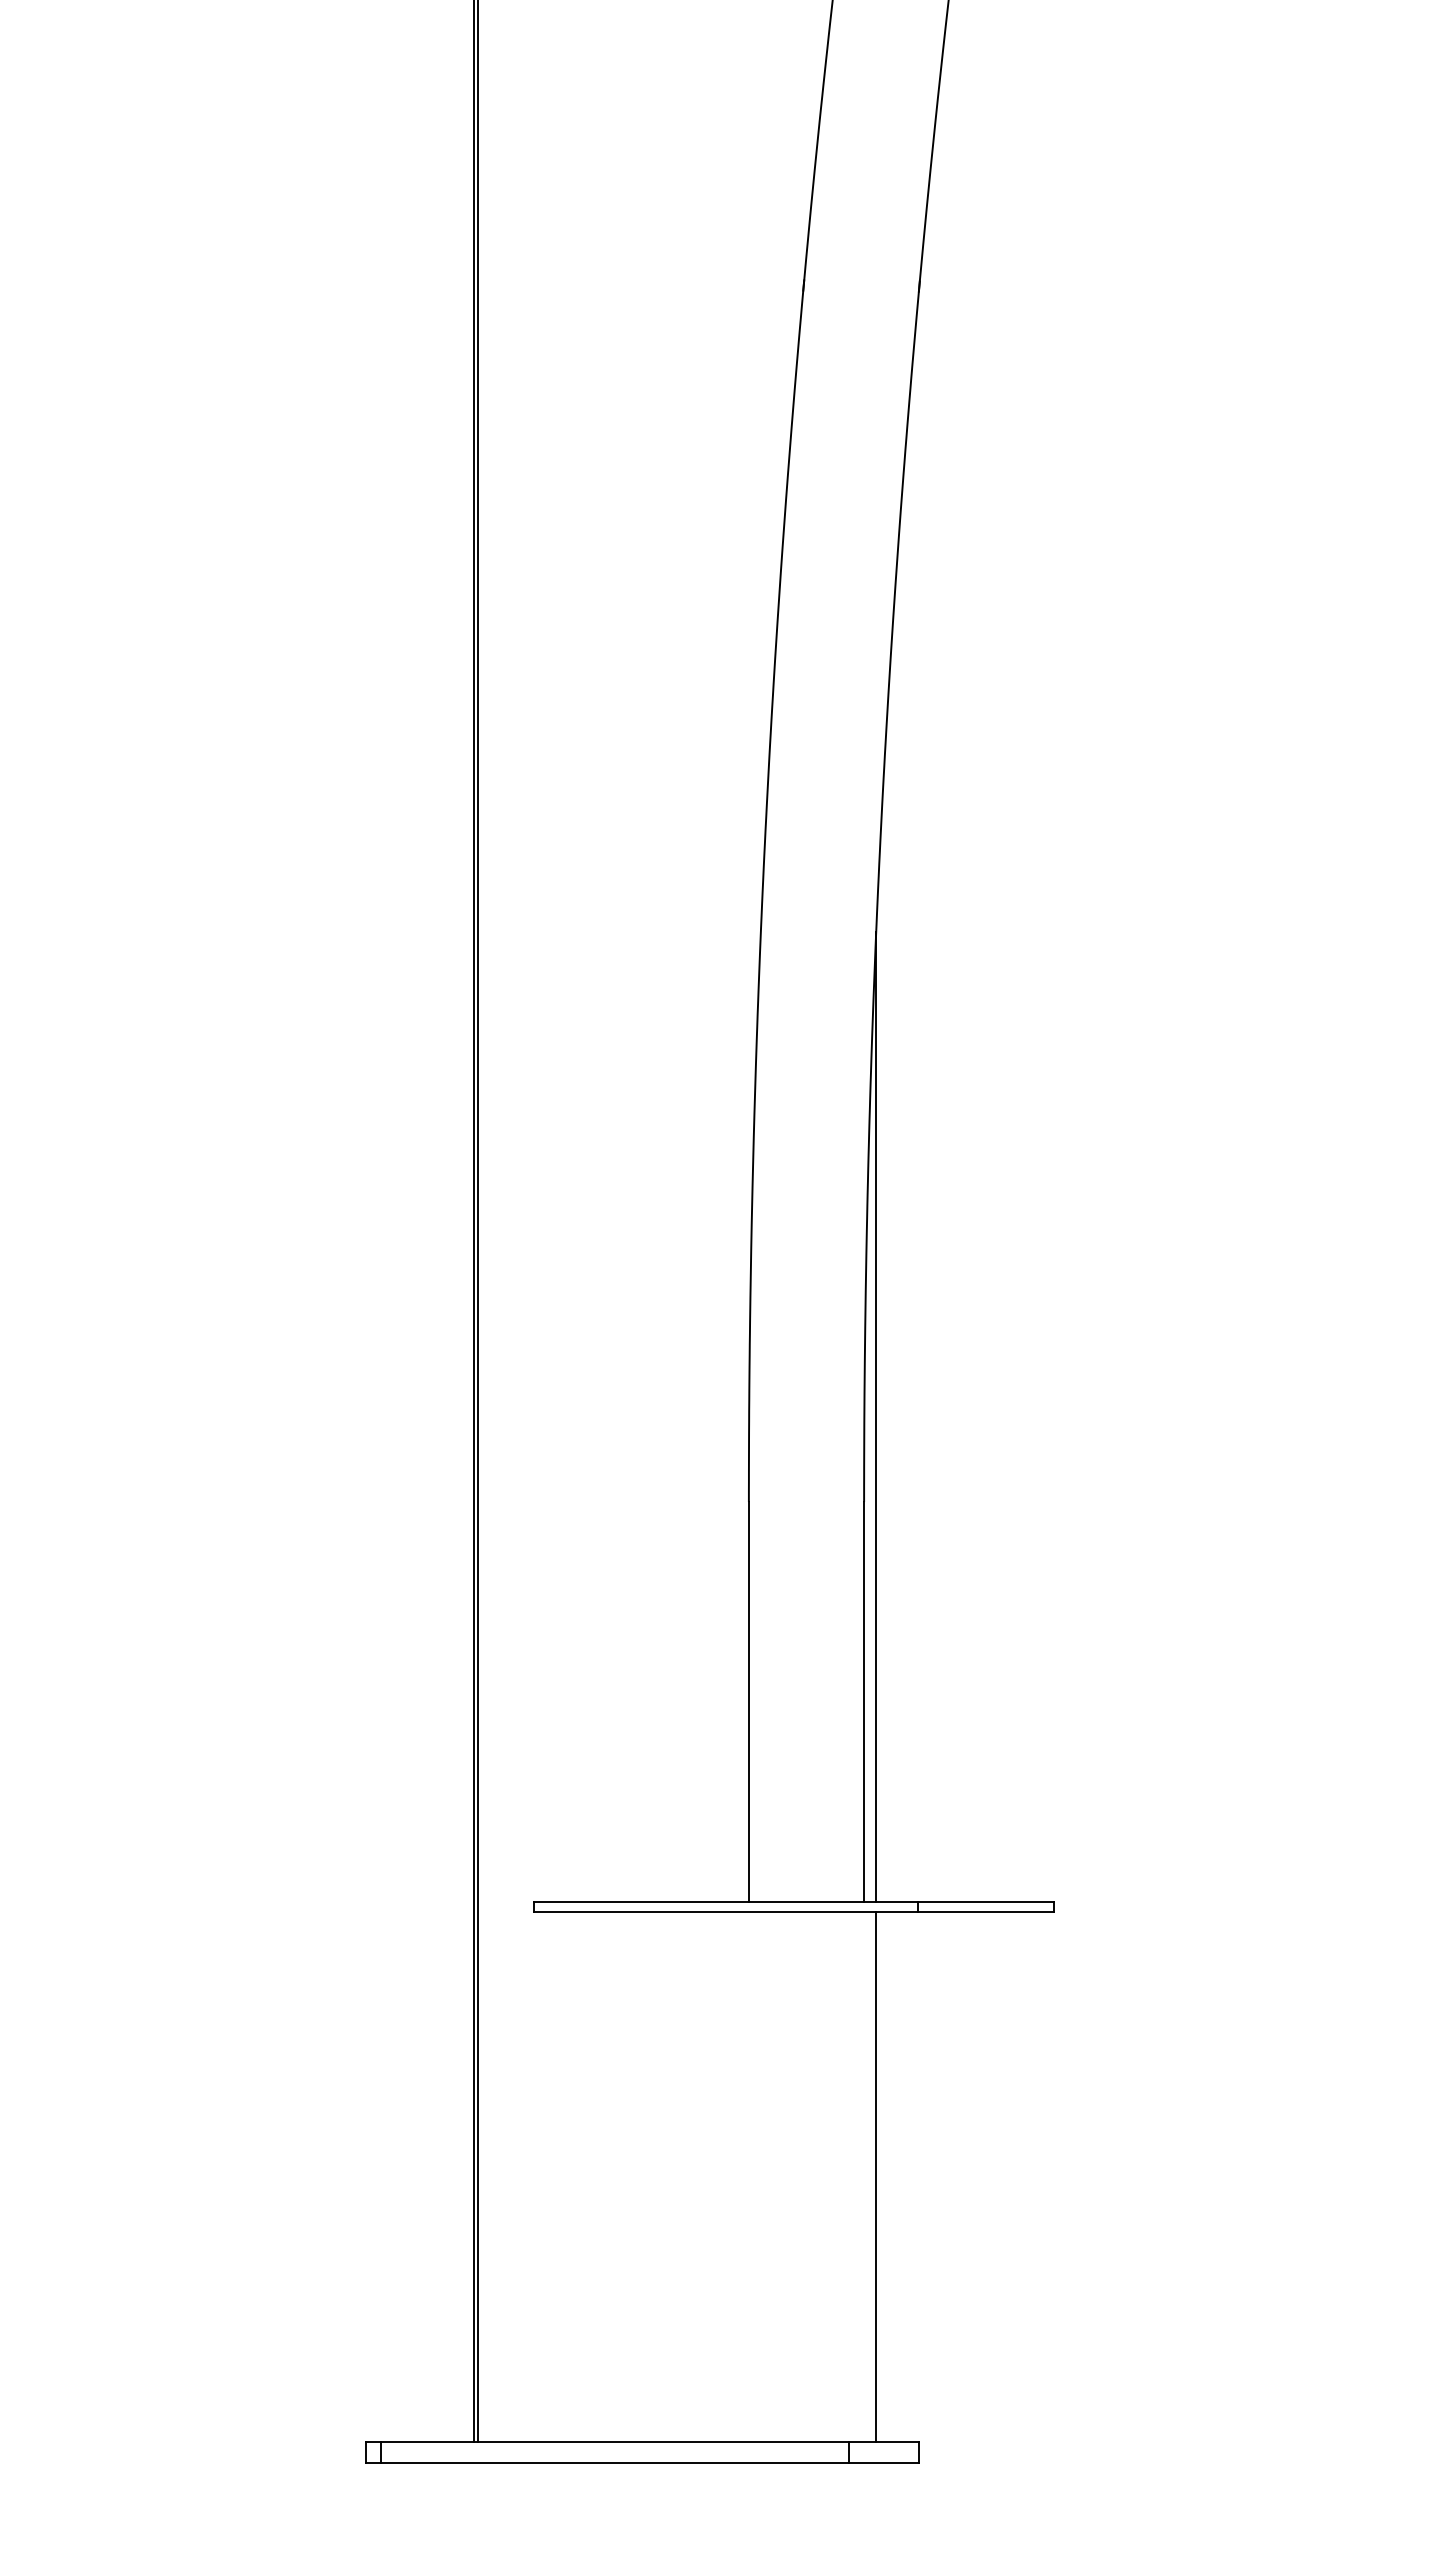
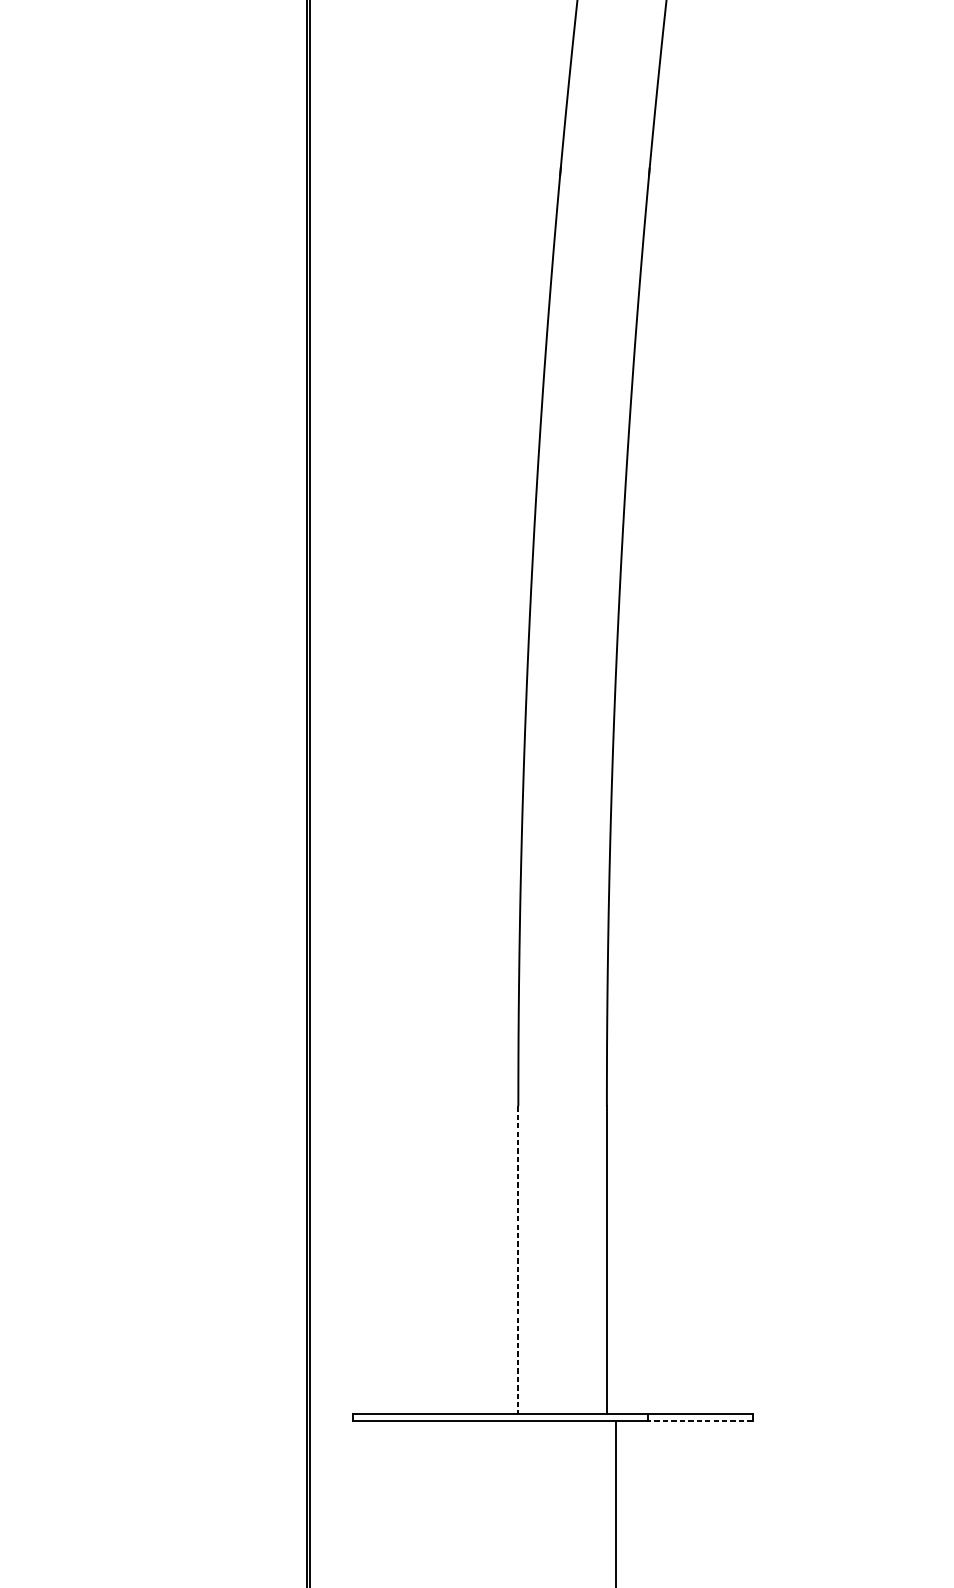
line: (876, 1416) -> (616, 1040), removed
line: (748, 1702) -> (518, 1260), solid -> dashed
line: (986, 1912) -> (700, 1421), solid -> dashed

